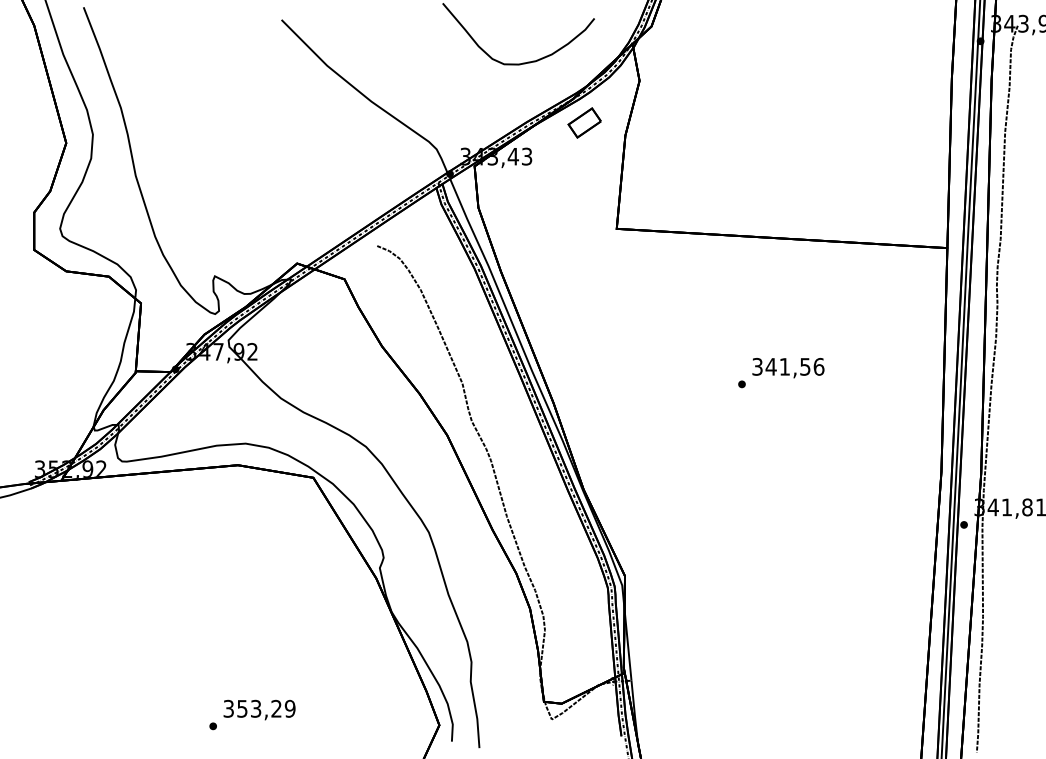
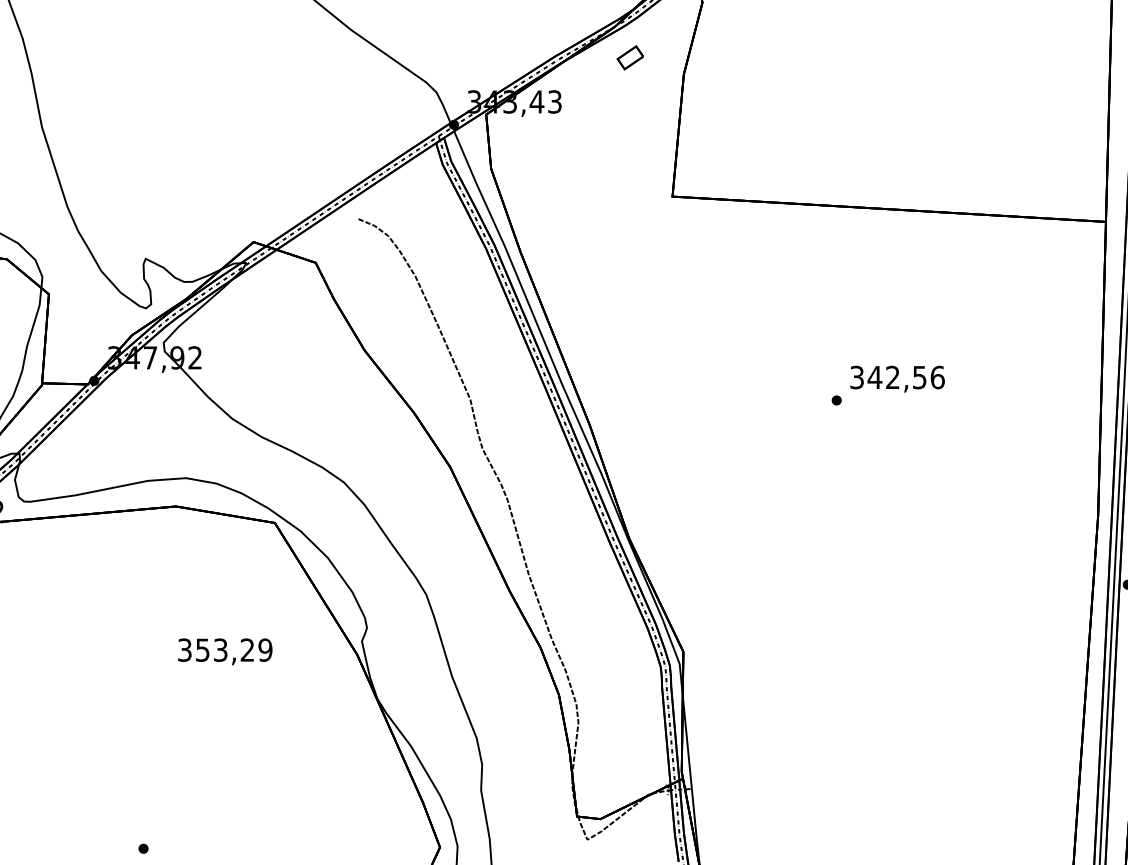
part: (584, 122) -> (630, 57), size x0.6
text: (784, 366) -> (892, 377), 341,56 -> 342,56
text: (259, 709) -> (225, 651), moved

